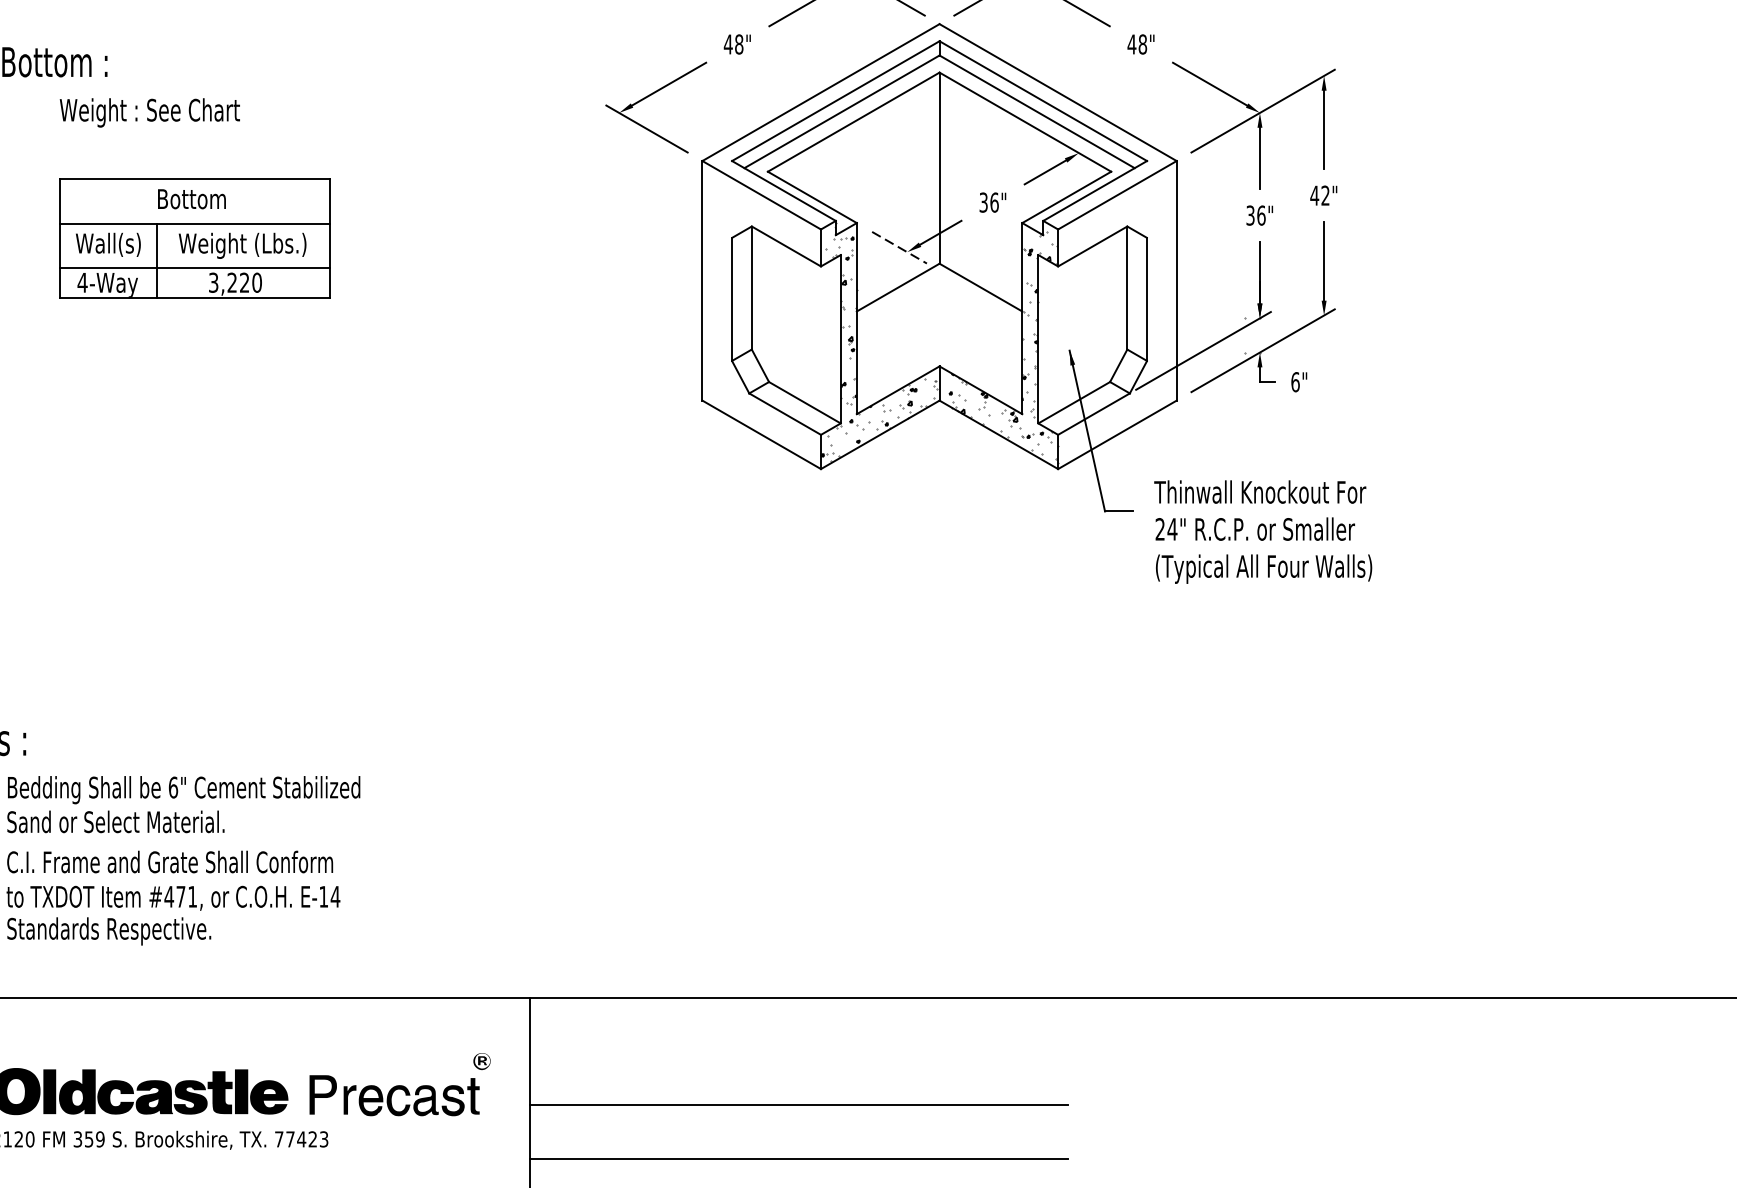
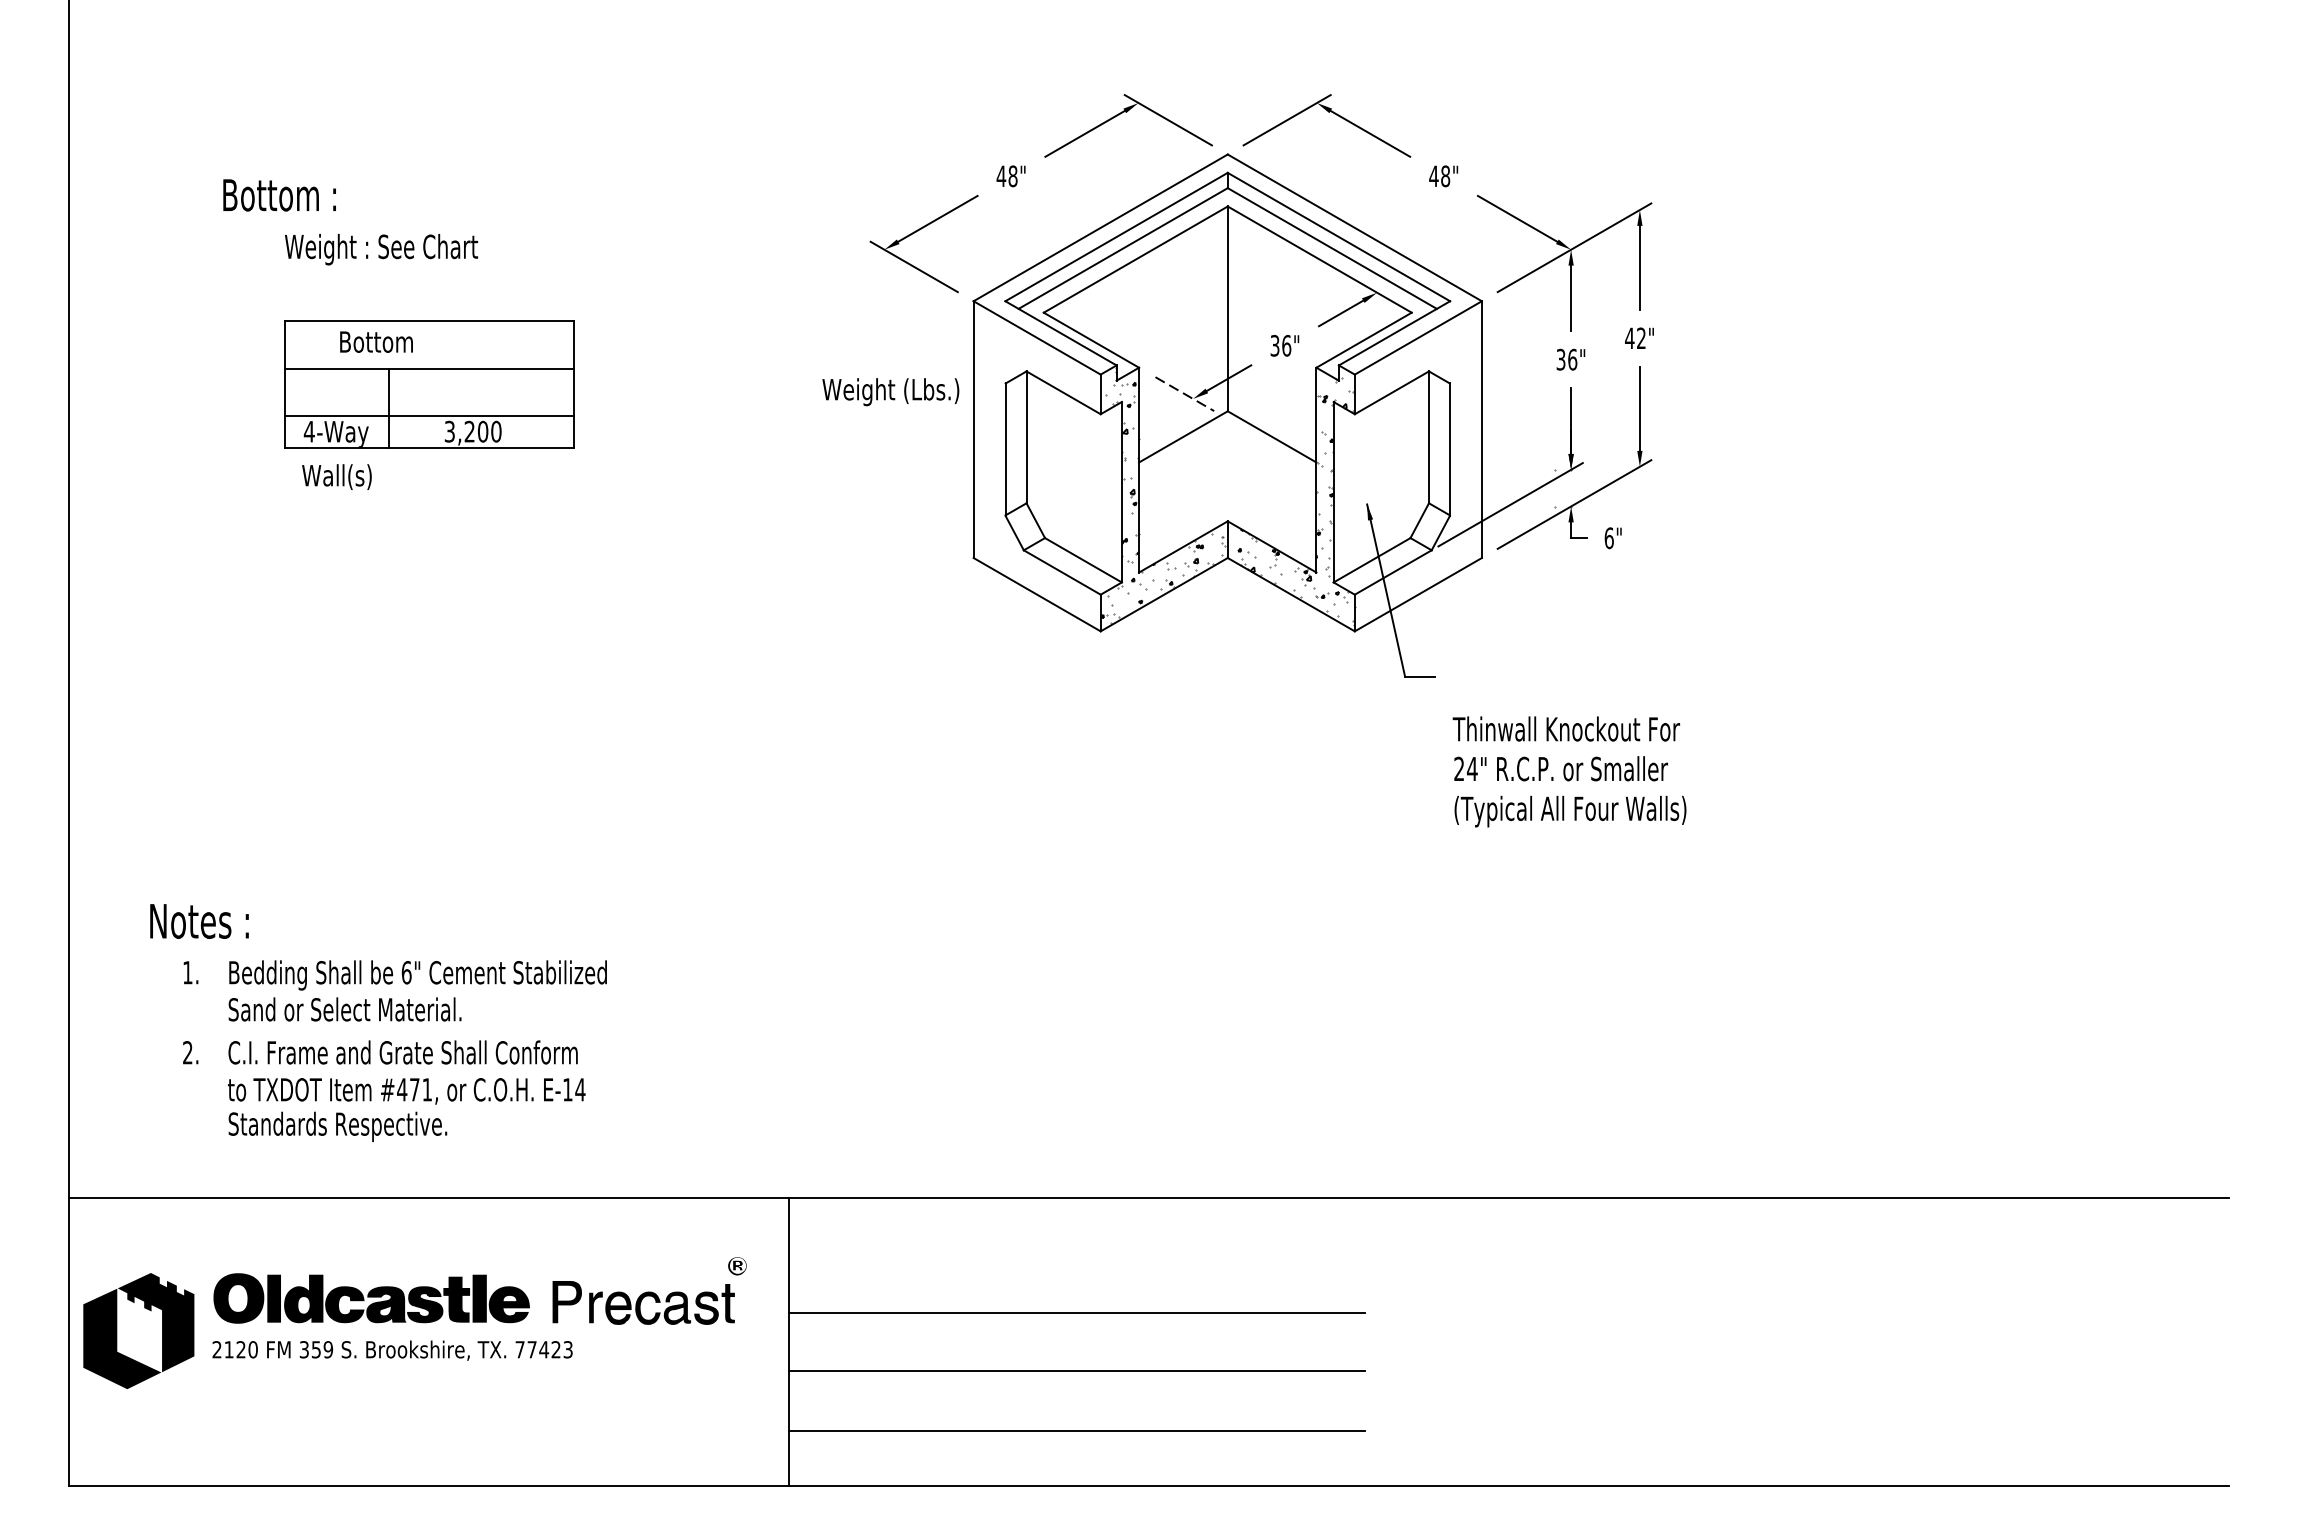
text: (191, 198) -> (376, 341), moved
text: (107, 244) -> (336, 476), moved
text: (242, 246) -> (890, 392), moved
text: (244, 282) -> (482, 431), 3,220 -> 3,200
text: (1263, 531) -> (1569, 771), moved

